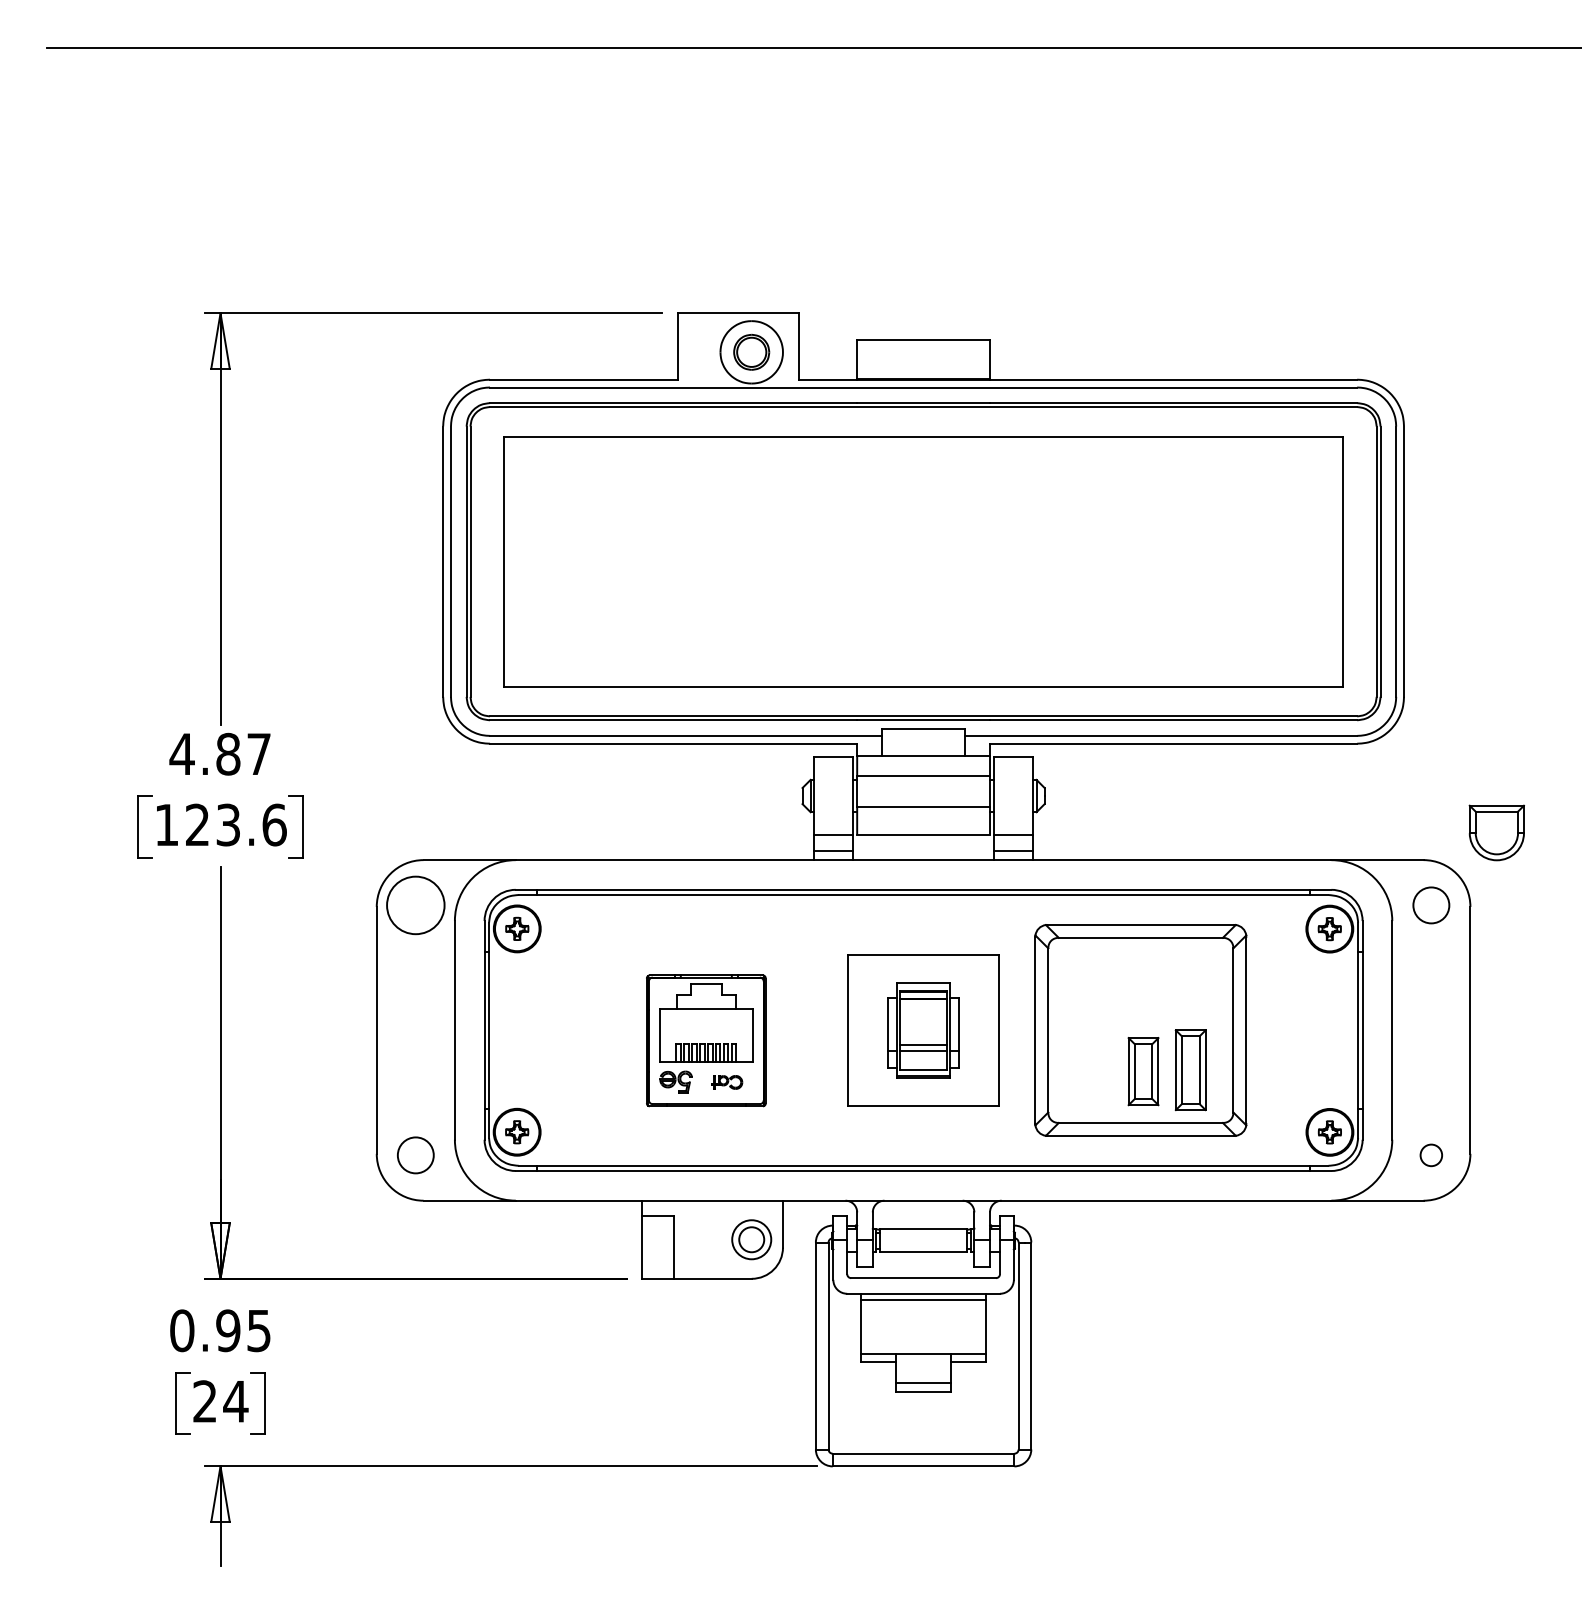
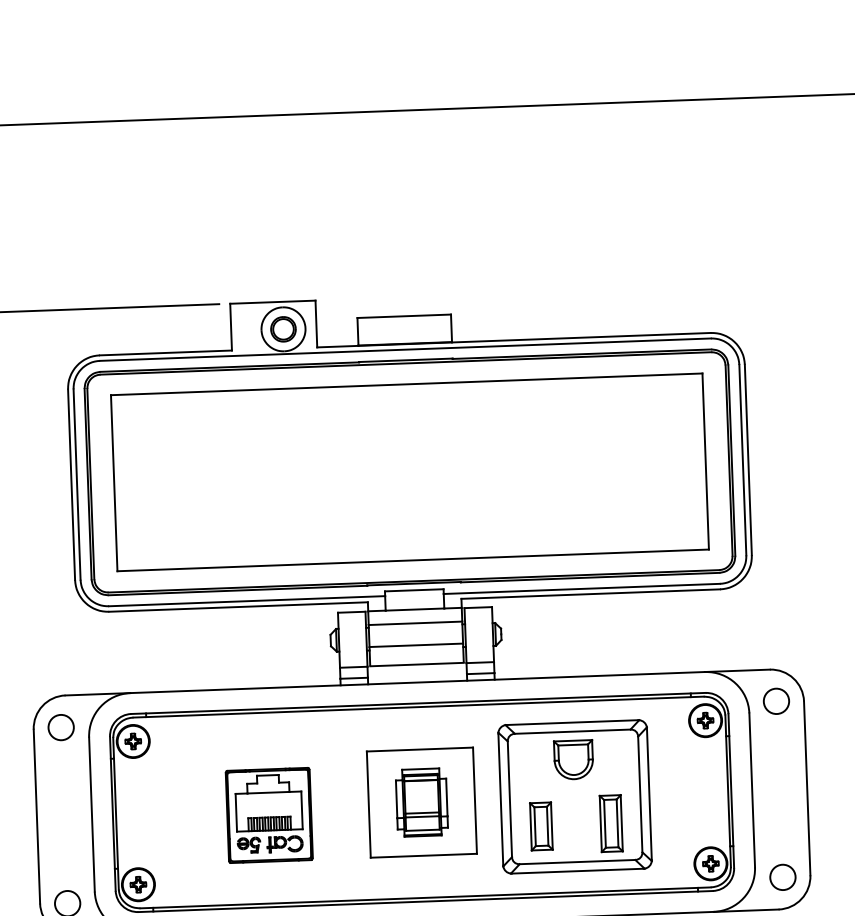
part: (1496, 832) -> (573, 759), moved
circle: (415, 905) -> (60, 727), size x0.62
part: (1143, 1071) -> (541, 826), moved
part: (727, 1082) -> (285, 844), size x1.67
circle: (1431, 1155) -> (783, 877), size x1.67

